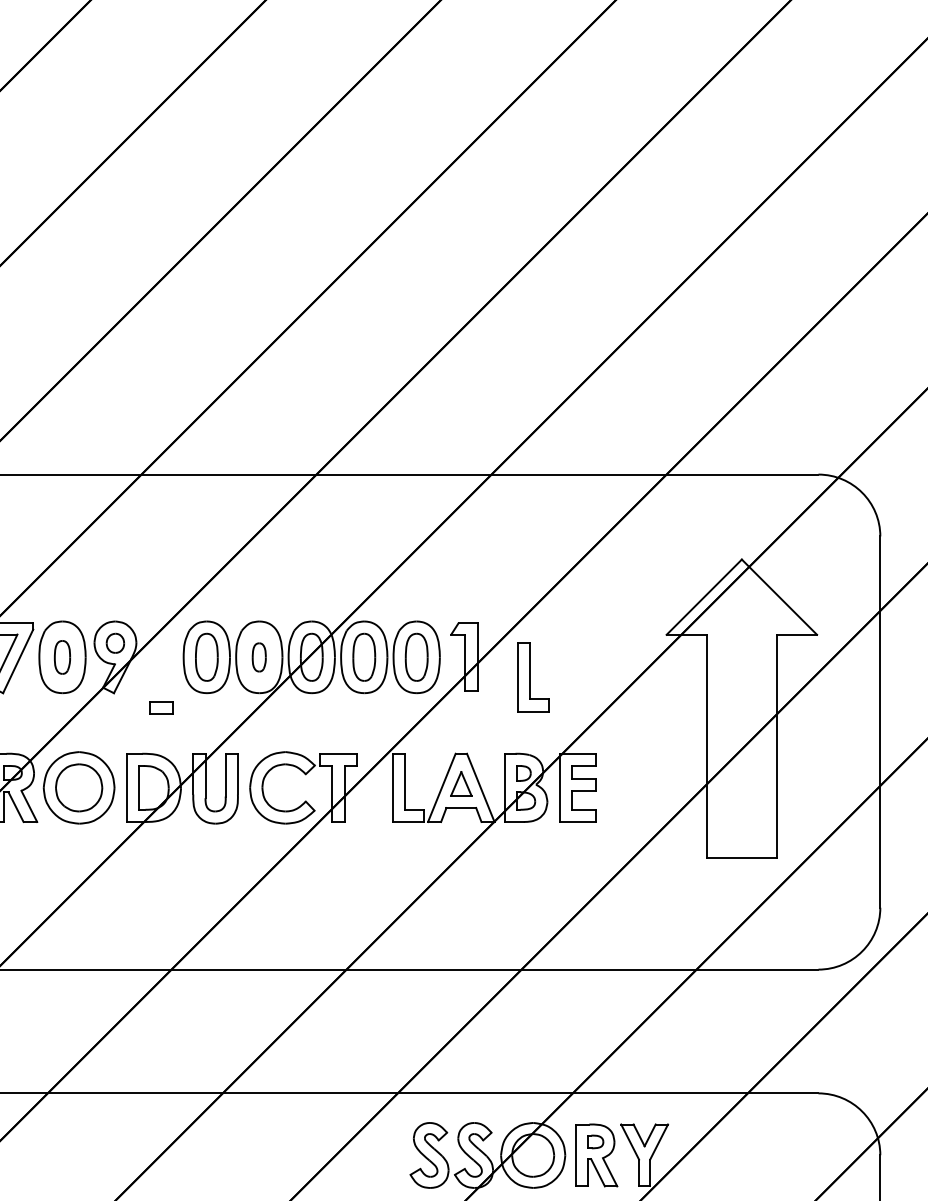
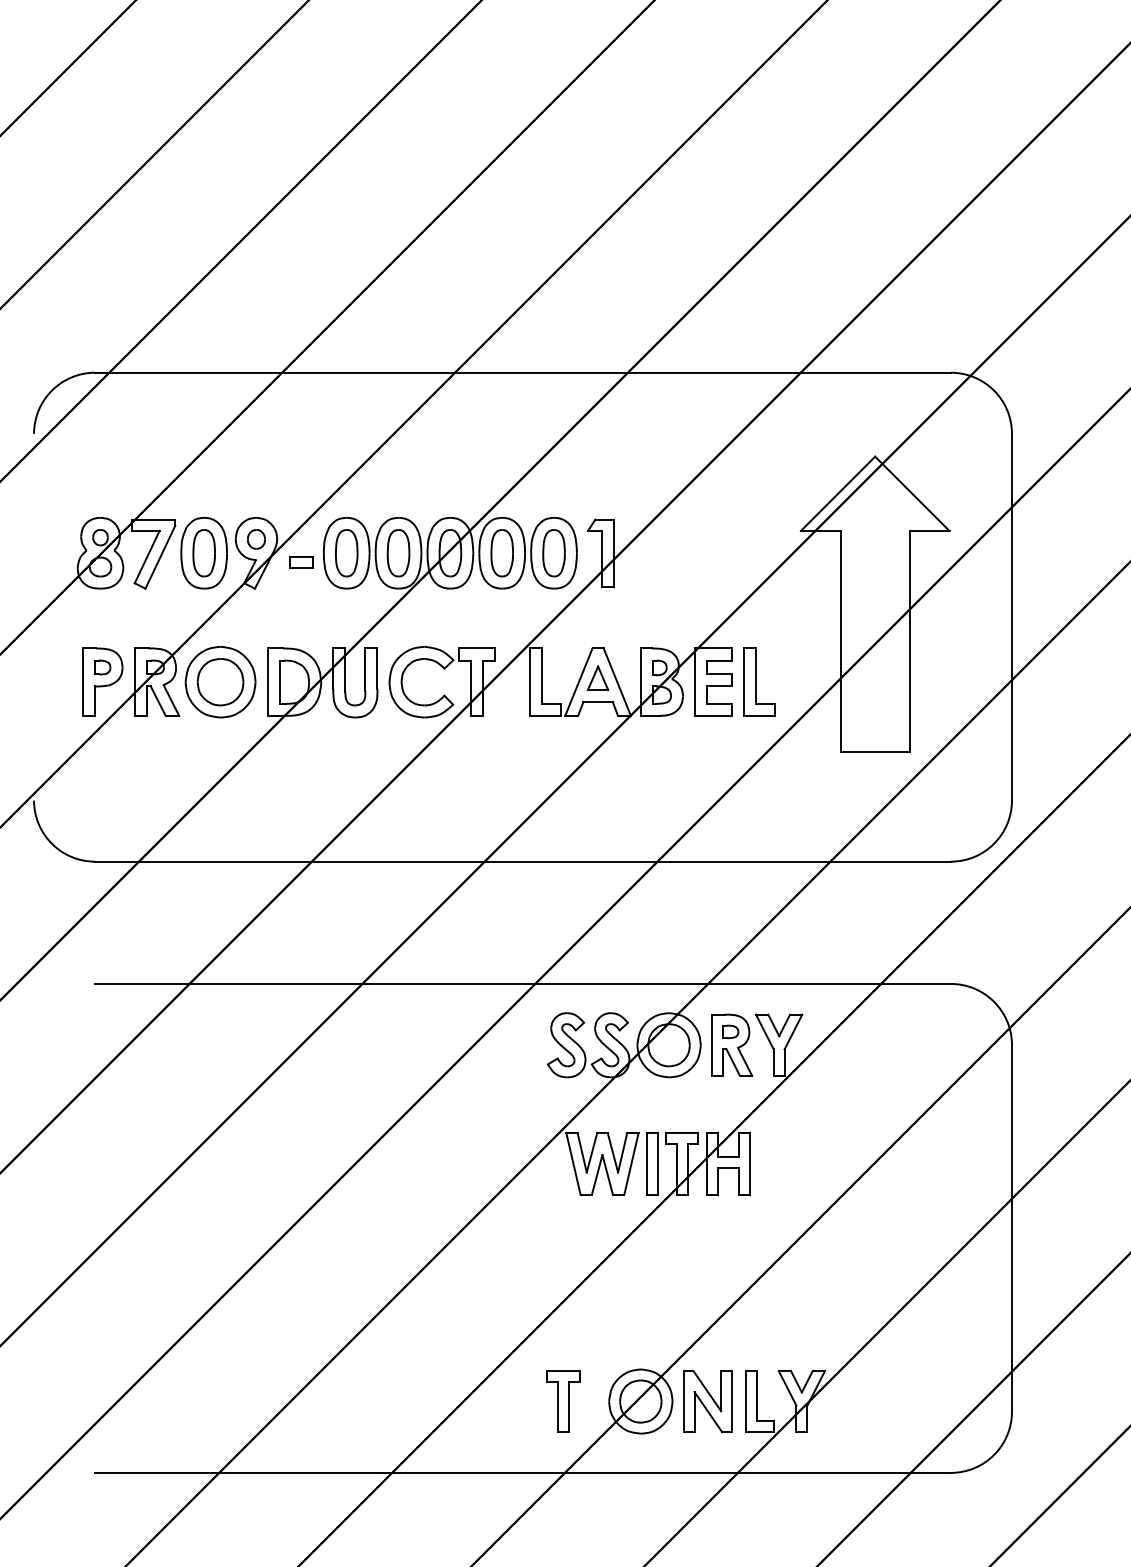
part: (61, 657) -> (203, 553), size x1.43
part: (259, 657) -> (398, 553), size x1.67
part: (533, 676) -> (759, 681), moved
part: (161, 708) -> (301, 562), moved

